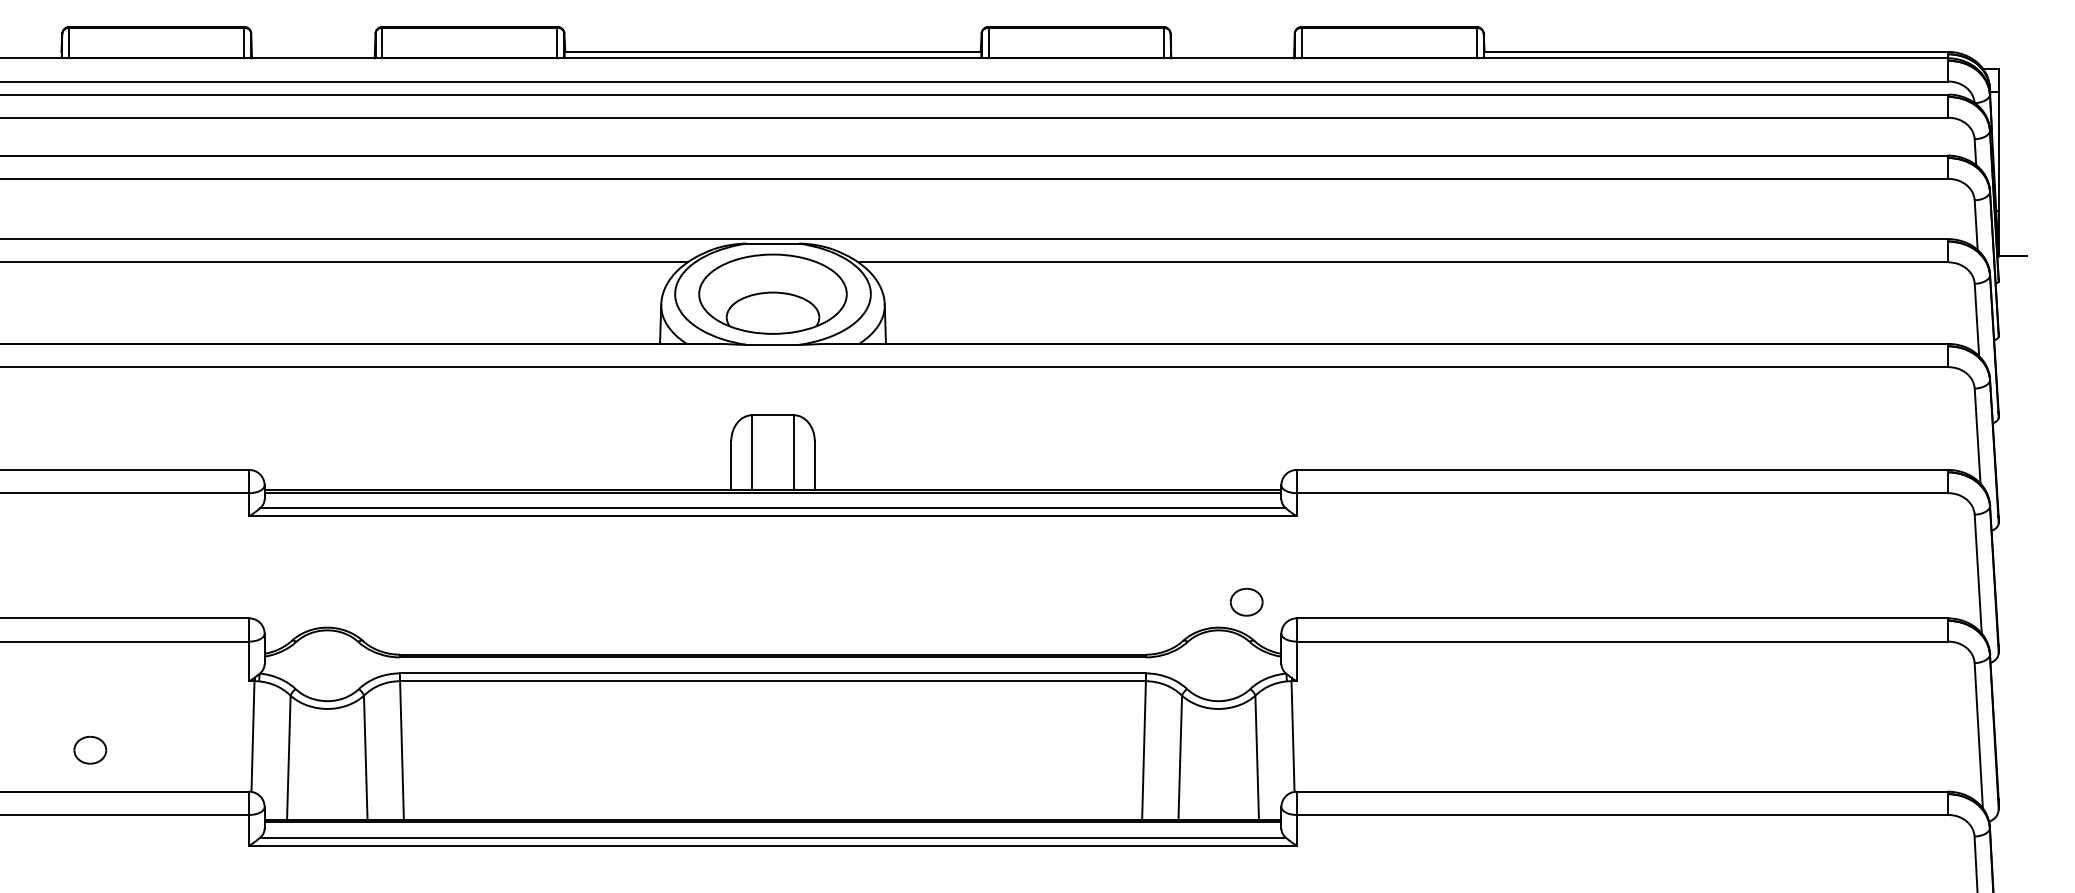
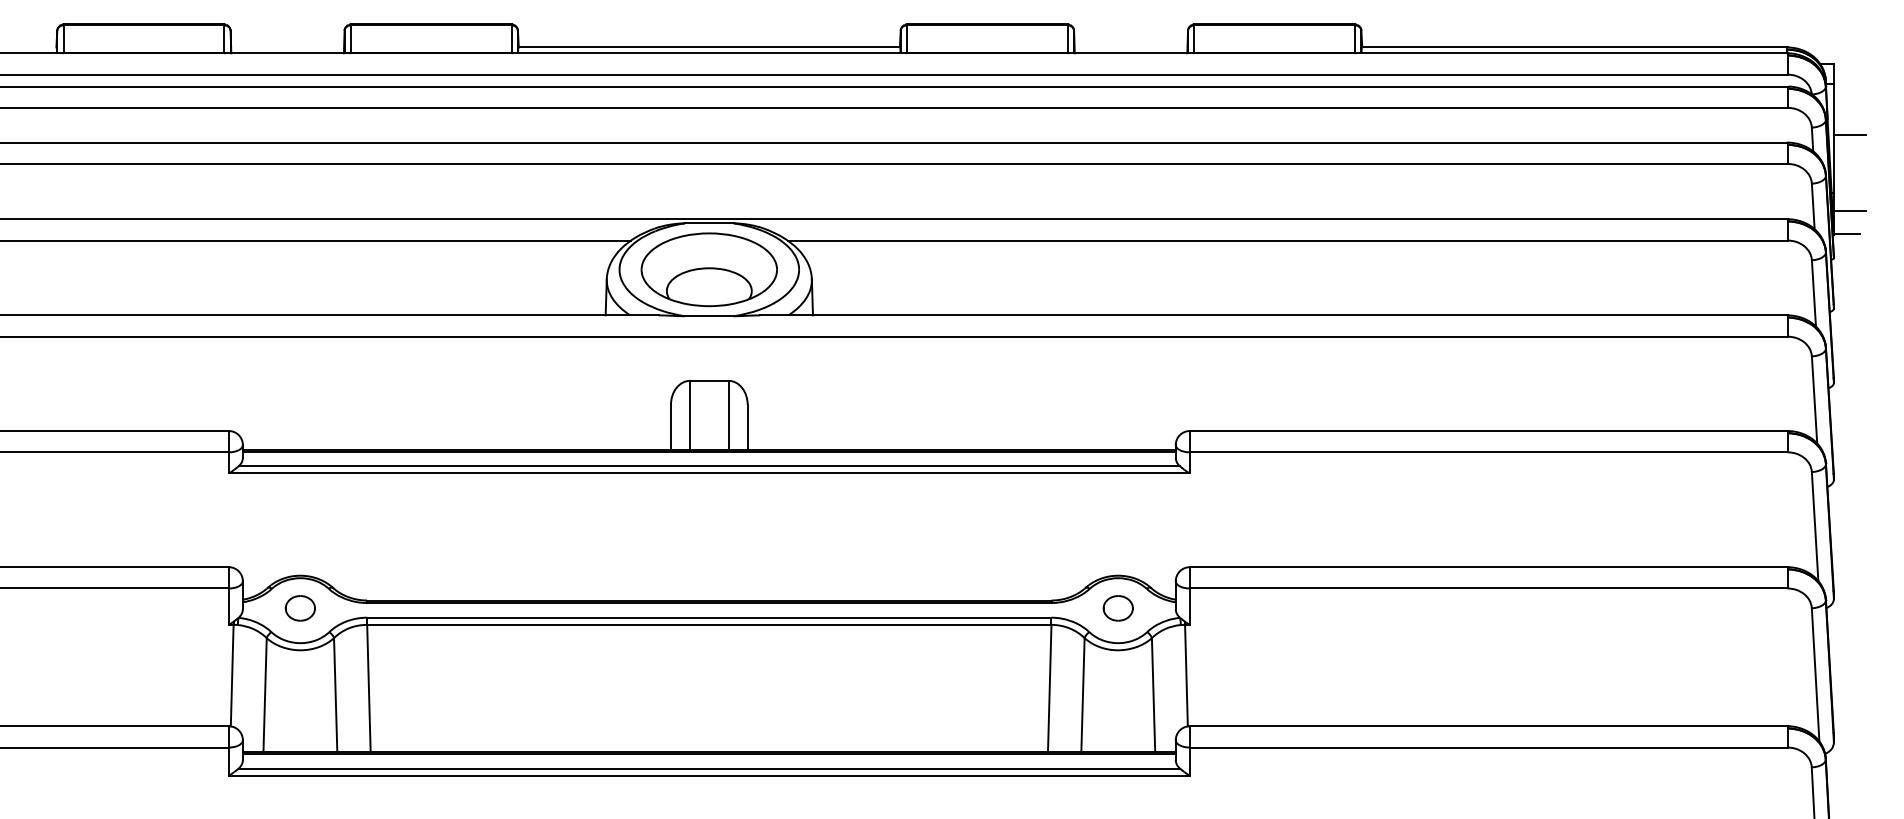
line: (2015, 146) -> (1849, 134), added
line: (2015, 230) -> (1849, 211), added
part: (1246, 601) -> (1118, 607), moved
part: (90, 749) -> (300, 607), moved

